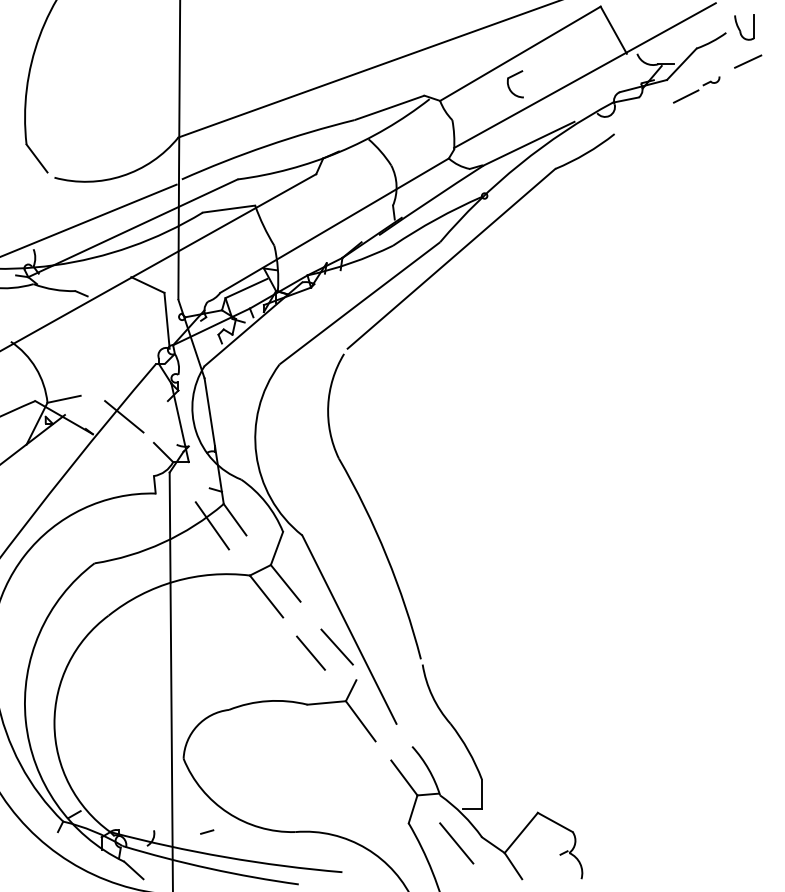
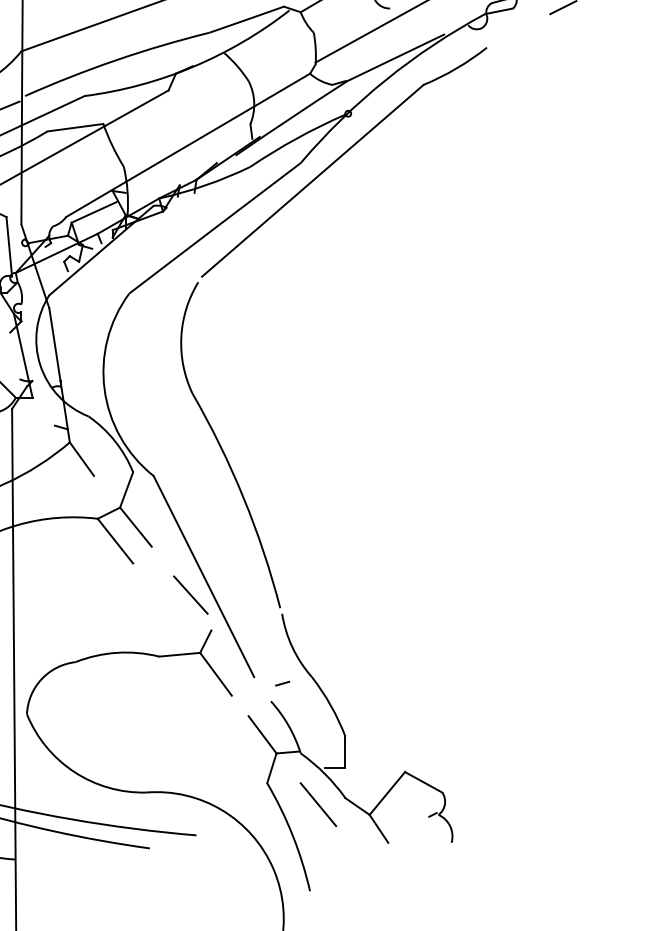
line: (212, 525) -> (57, 465), removed
line: (310, 652) -> (162, 600), removed
line: (207, 831) -> (282, 683), moved

